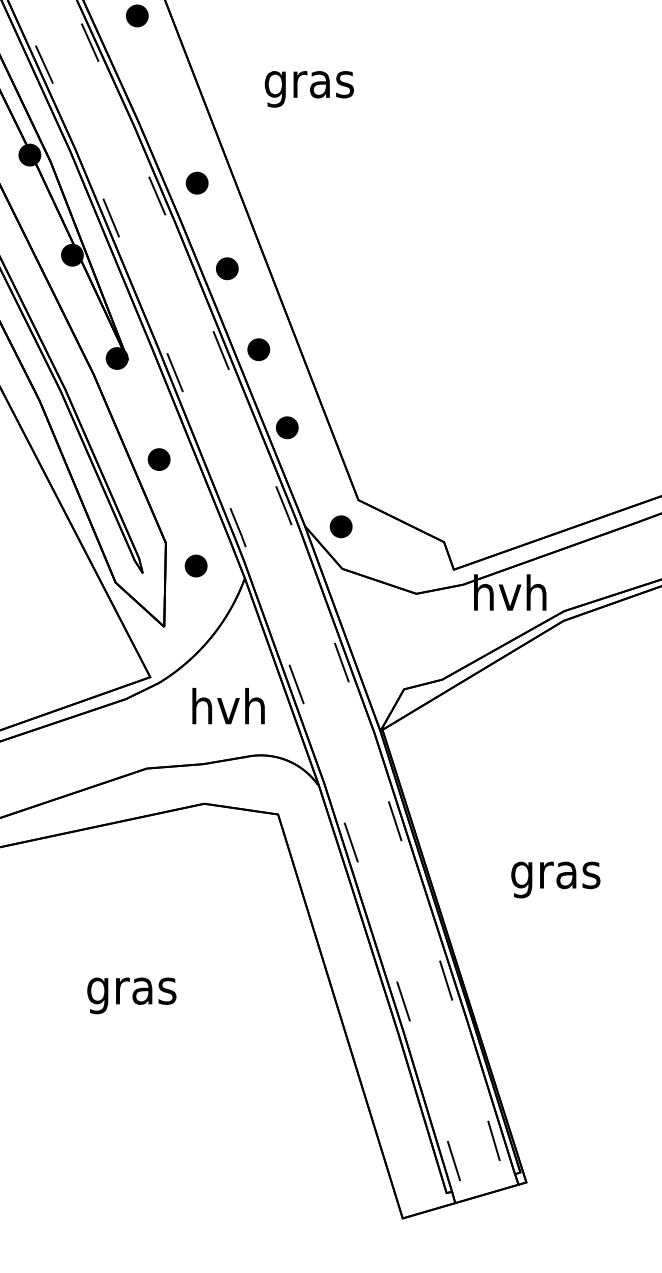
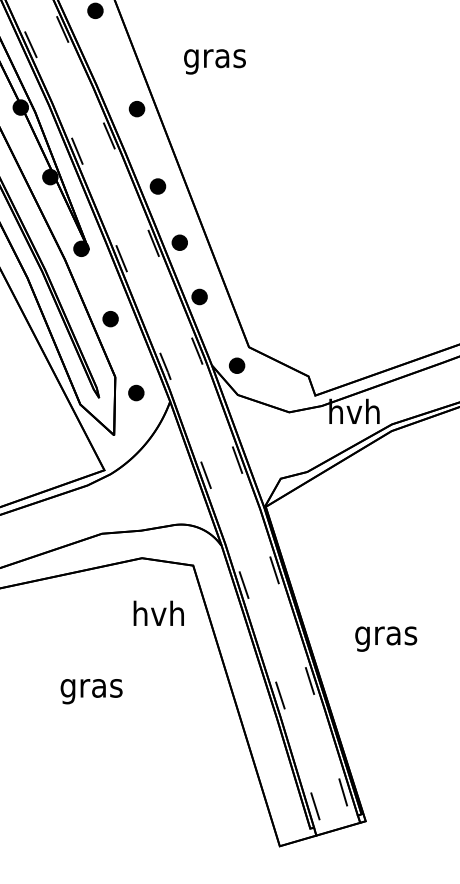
part: (196, 183) -> (136, 109), moved
text: (228, 704) -> (158, 612), moved
text: (556, 879) -> (386, 638), moved

